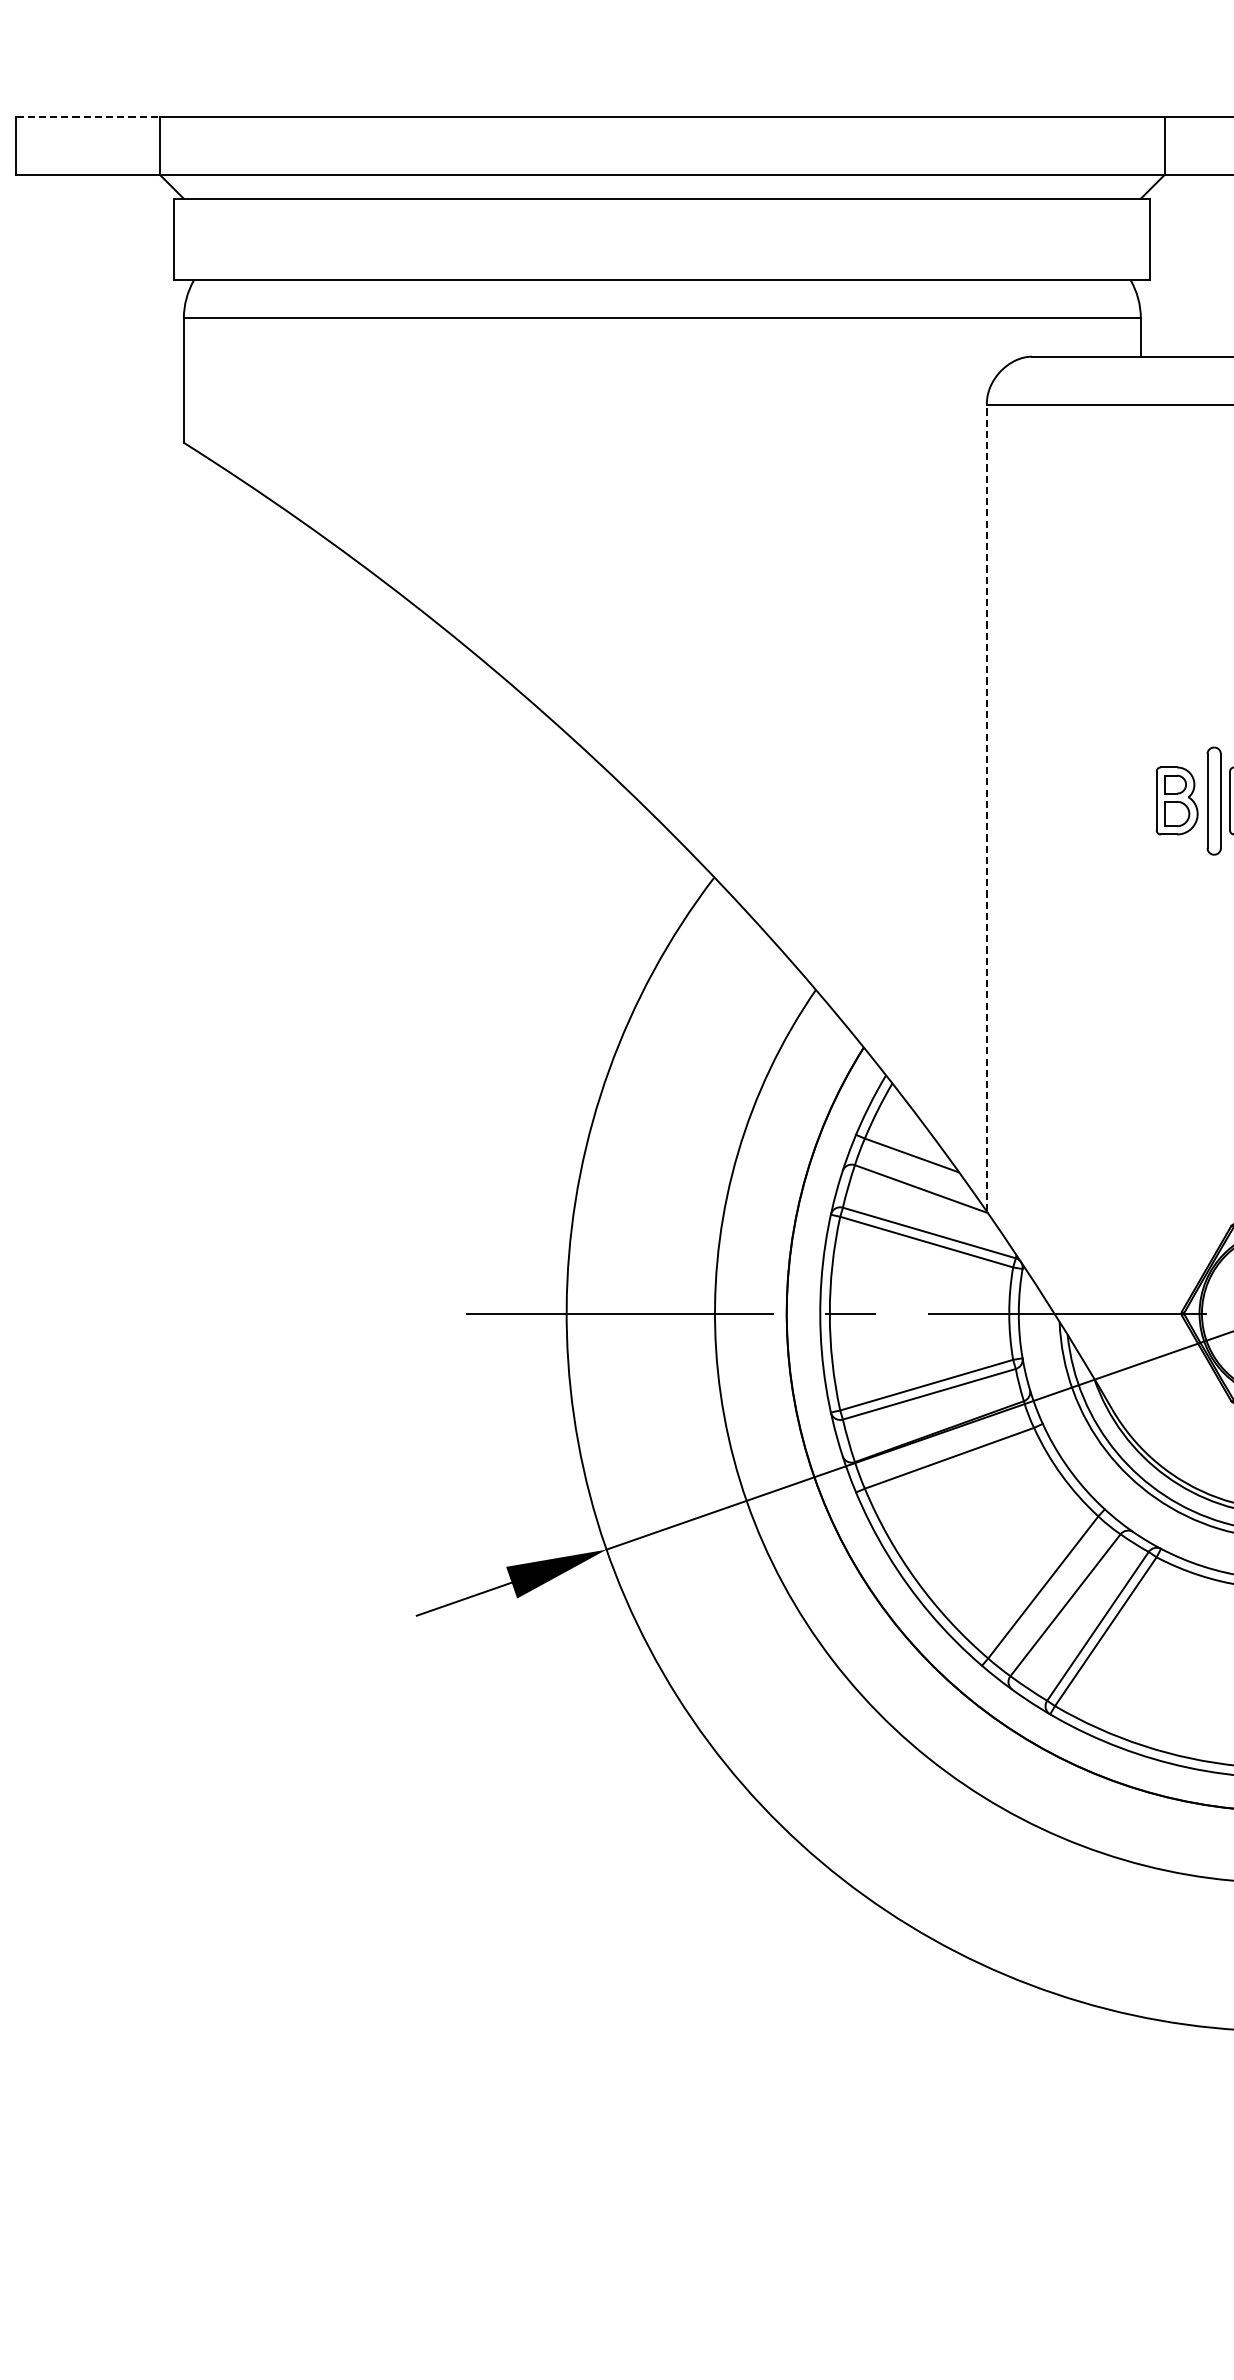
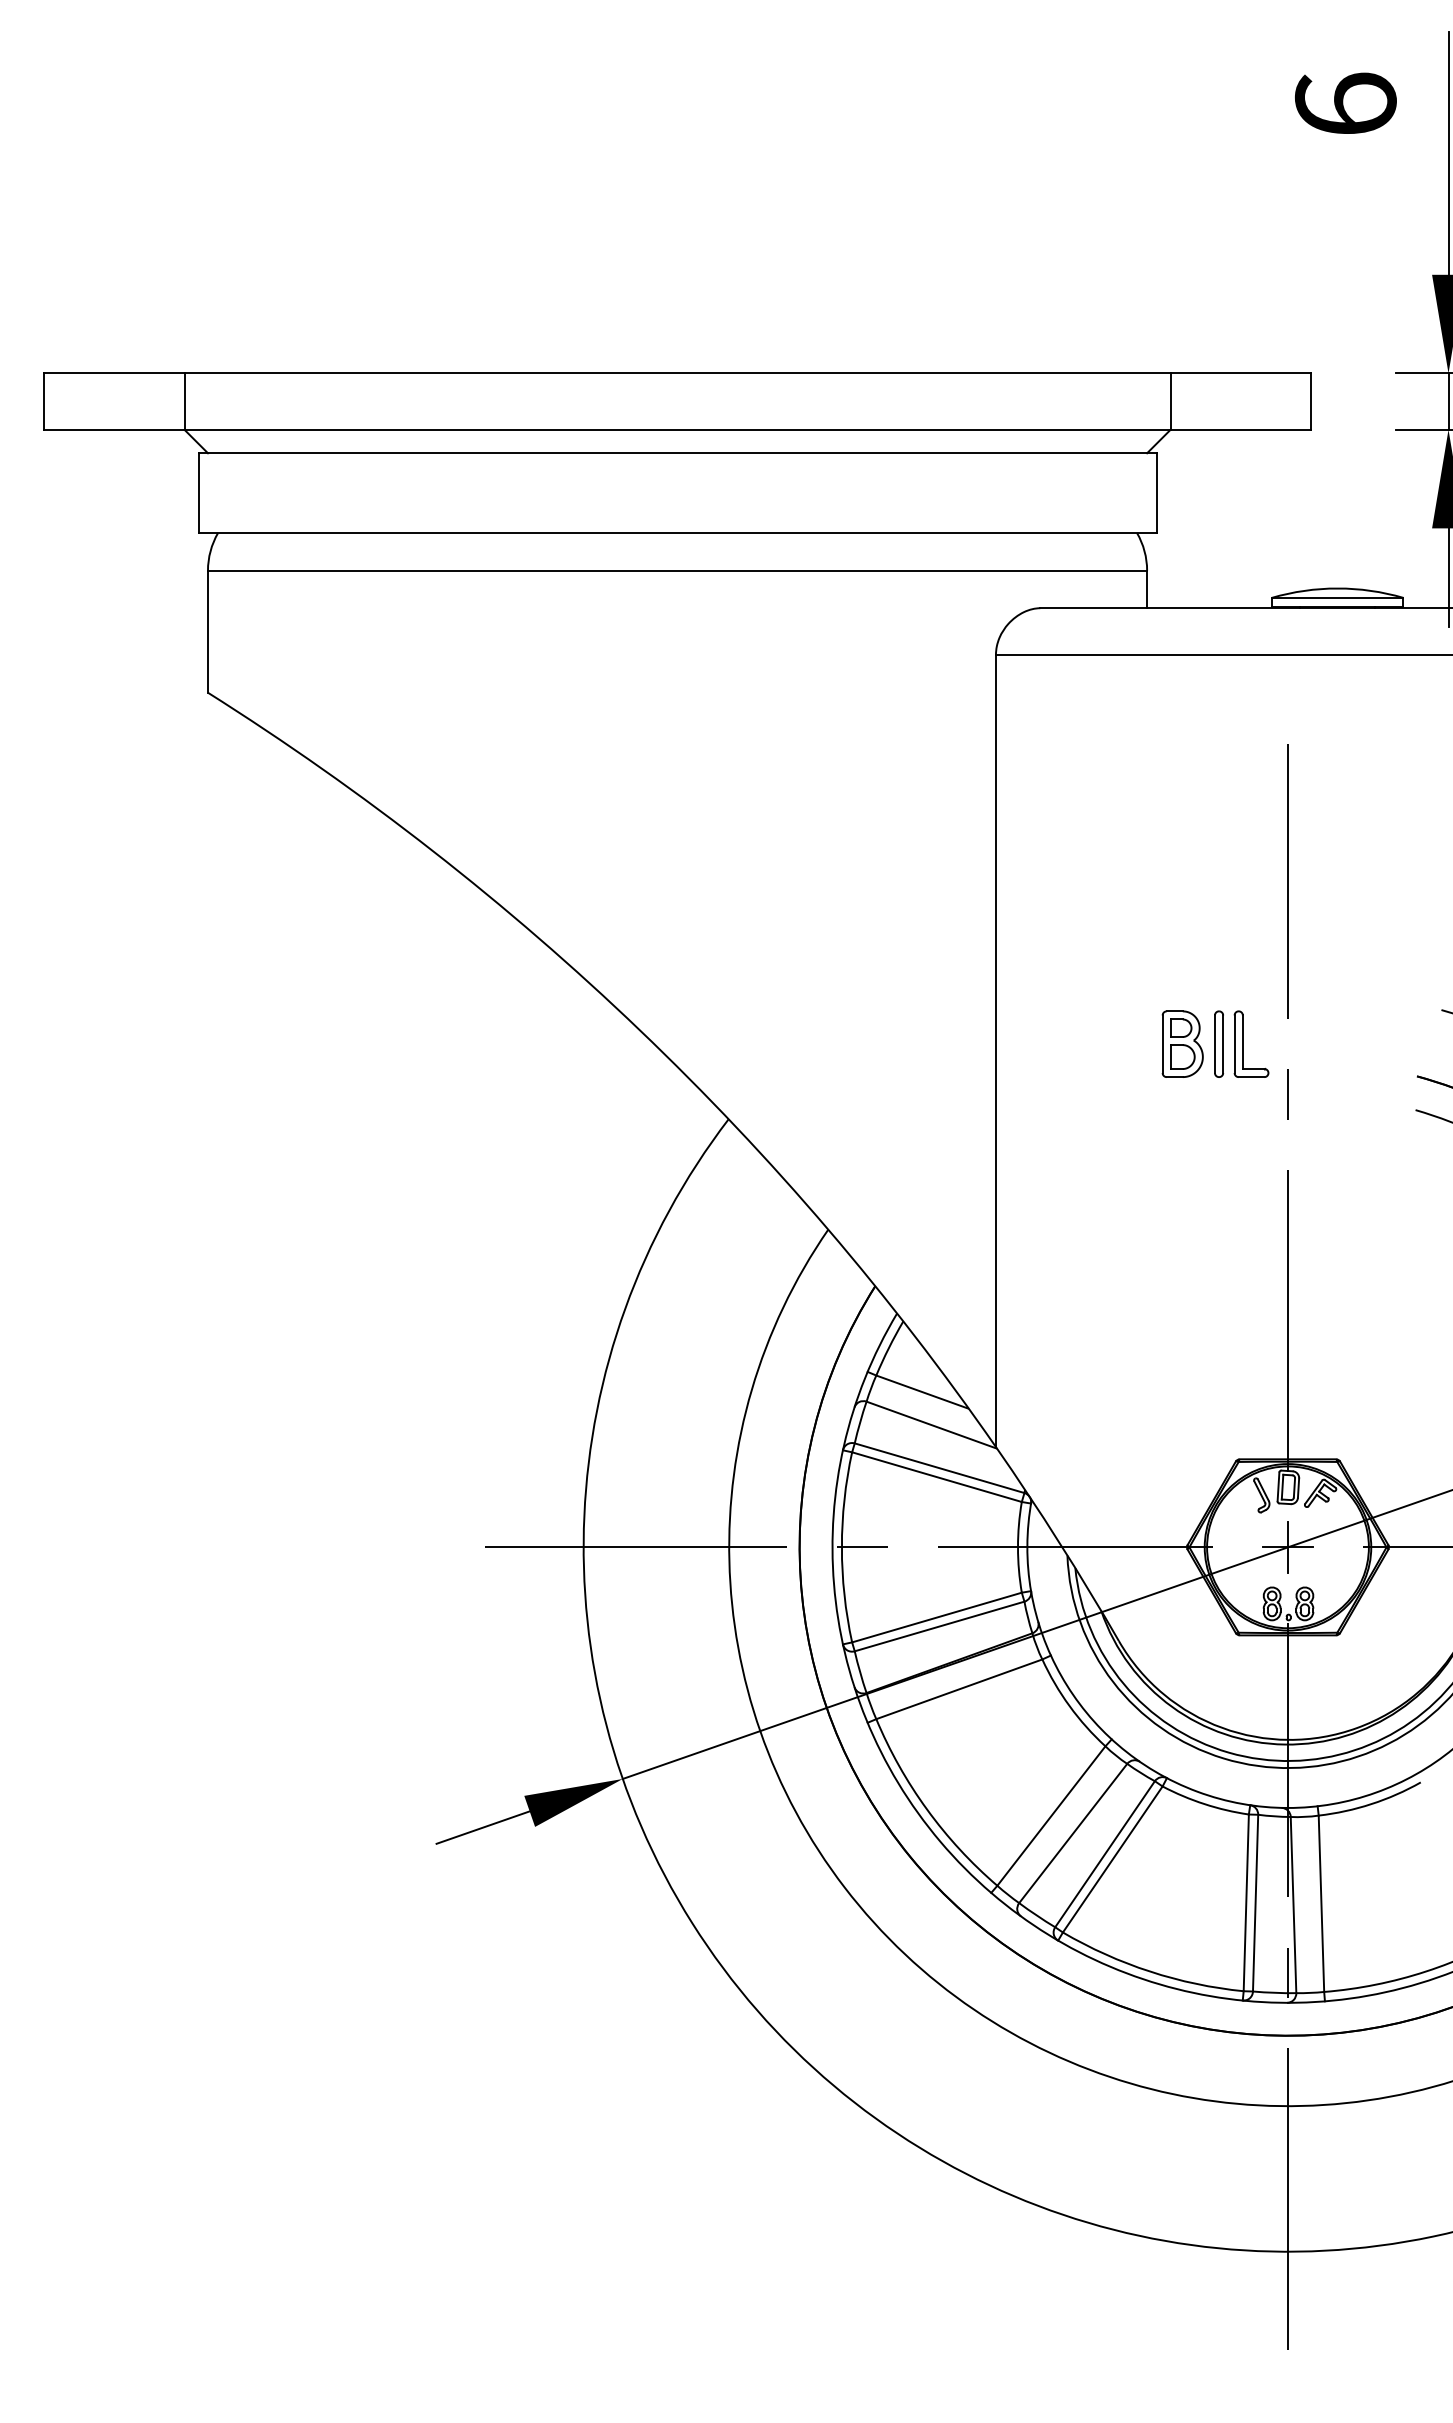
line: (88, 117) -> (114, 373), dashed -> solid
part: (1213, 800) -> (1218, 1043), size x0.62
line: (986, 808) -> (995, 1051), dashed -> solid

